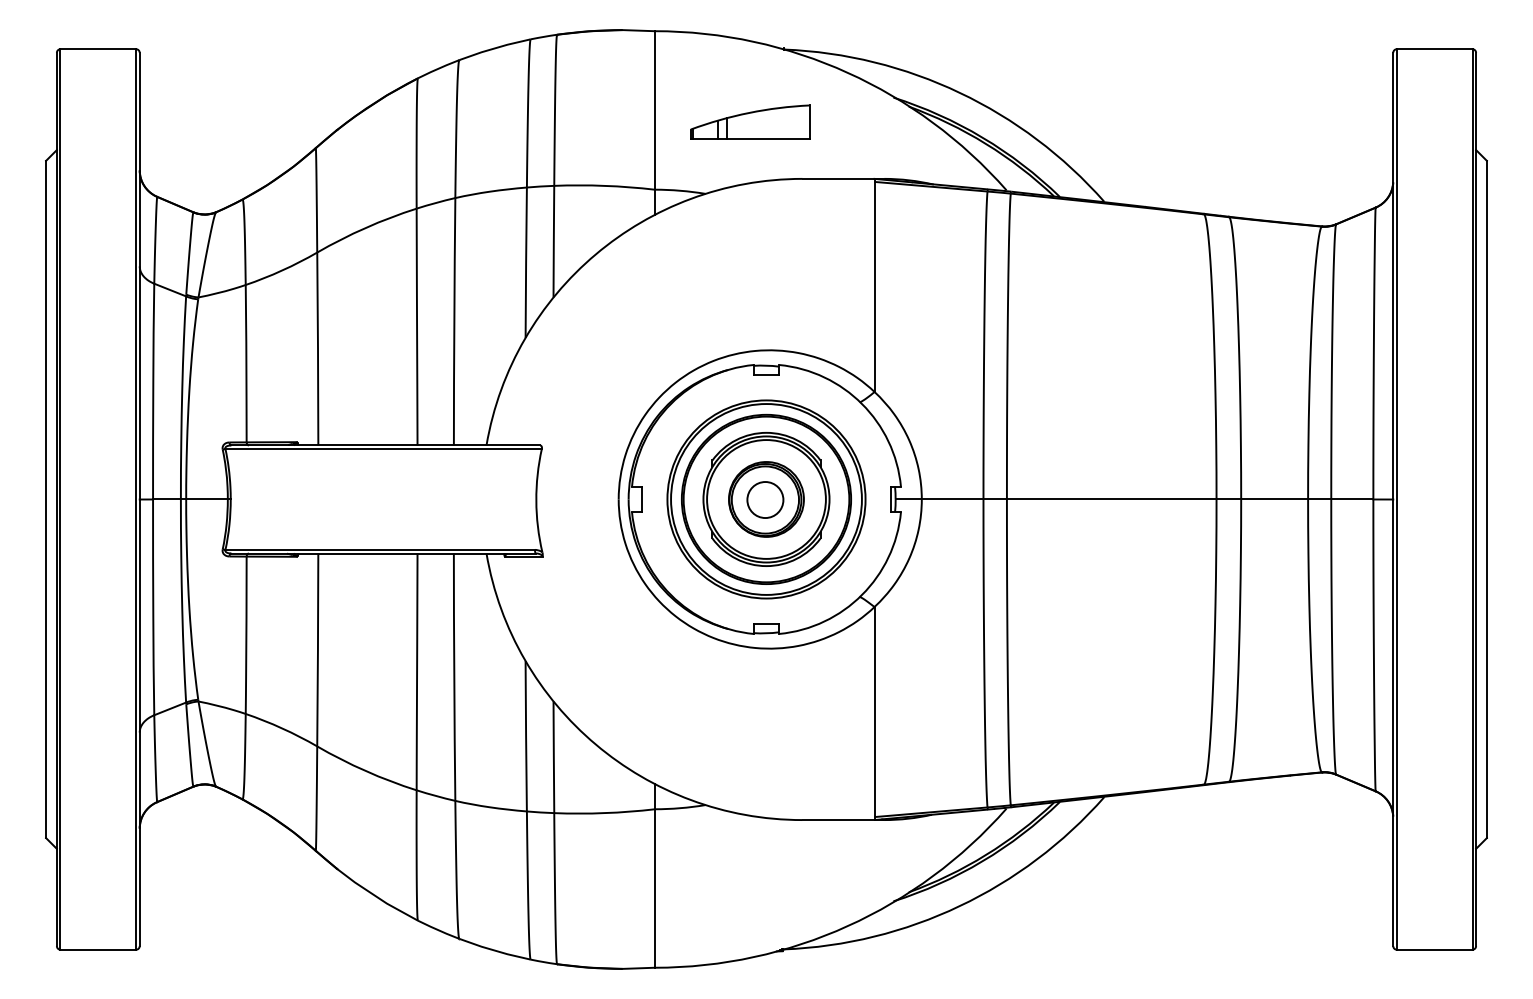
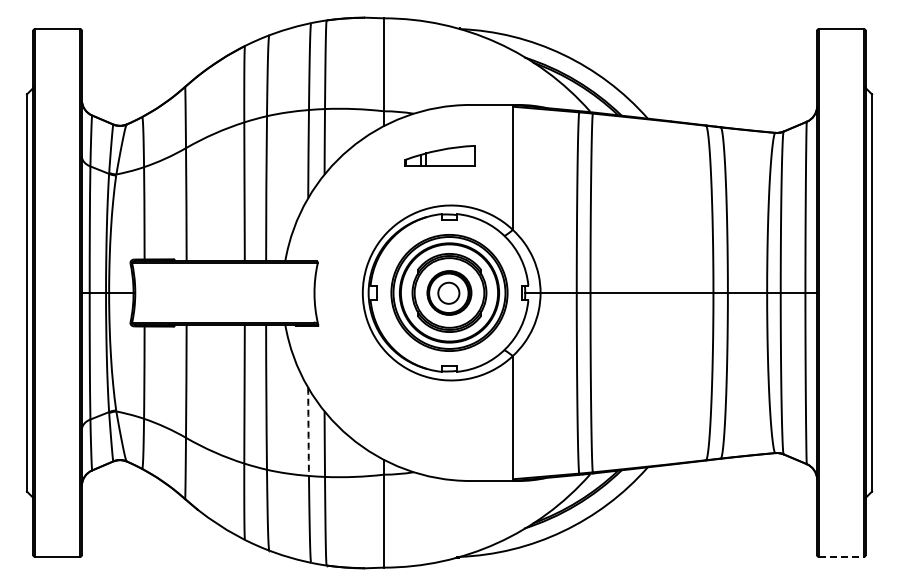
part: (749, 121) -> (439, 155), moved
arc: (526, 735) -> (308, 431), solid -> dashed
line: (1434, 950) -> (841, 557), solid -> dashed

